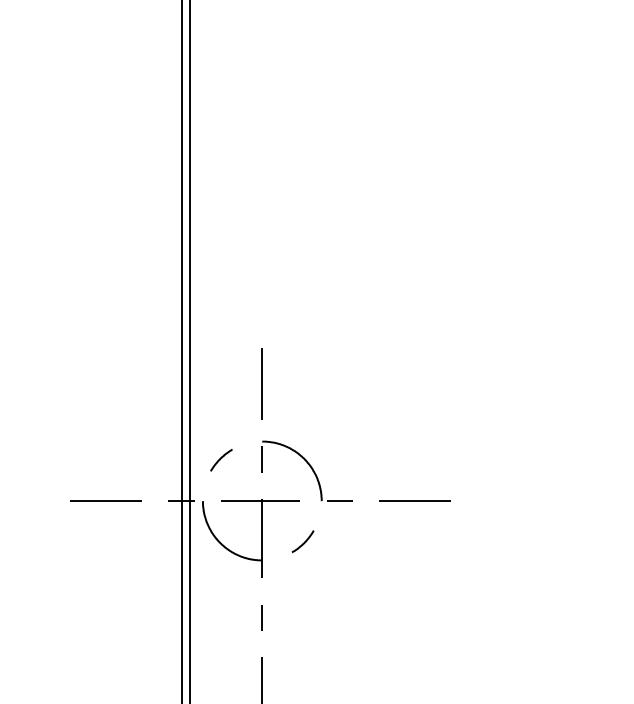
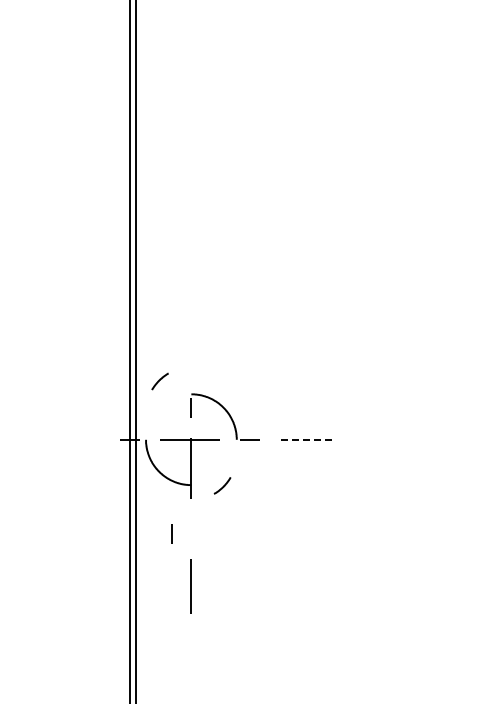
line: (261, 384) -> (190, 350), removed
curve: (220, 460) -> (159, 381), moved
line: (105, 500) -> (71, 439), removed
line: (415, 500) -> (308, 439), solid -> dashed
curve: (304, 541) -> (223, 485), moved
line: (261, 617) -> (171, 533), moved

